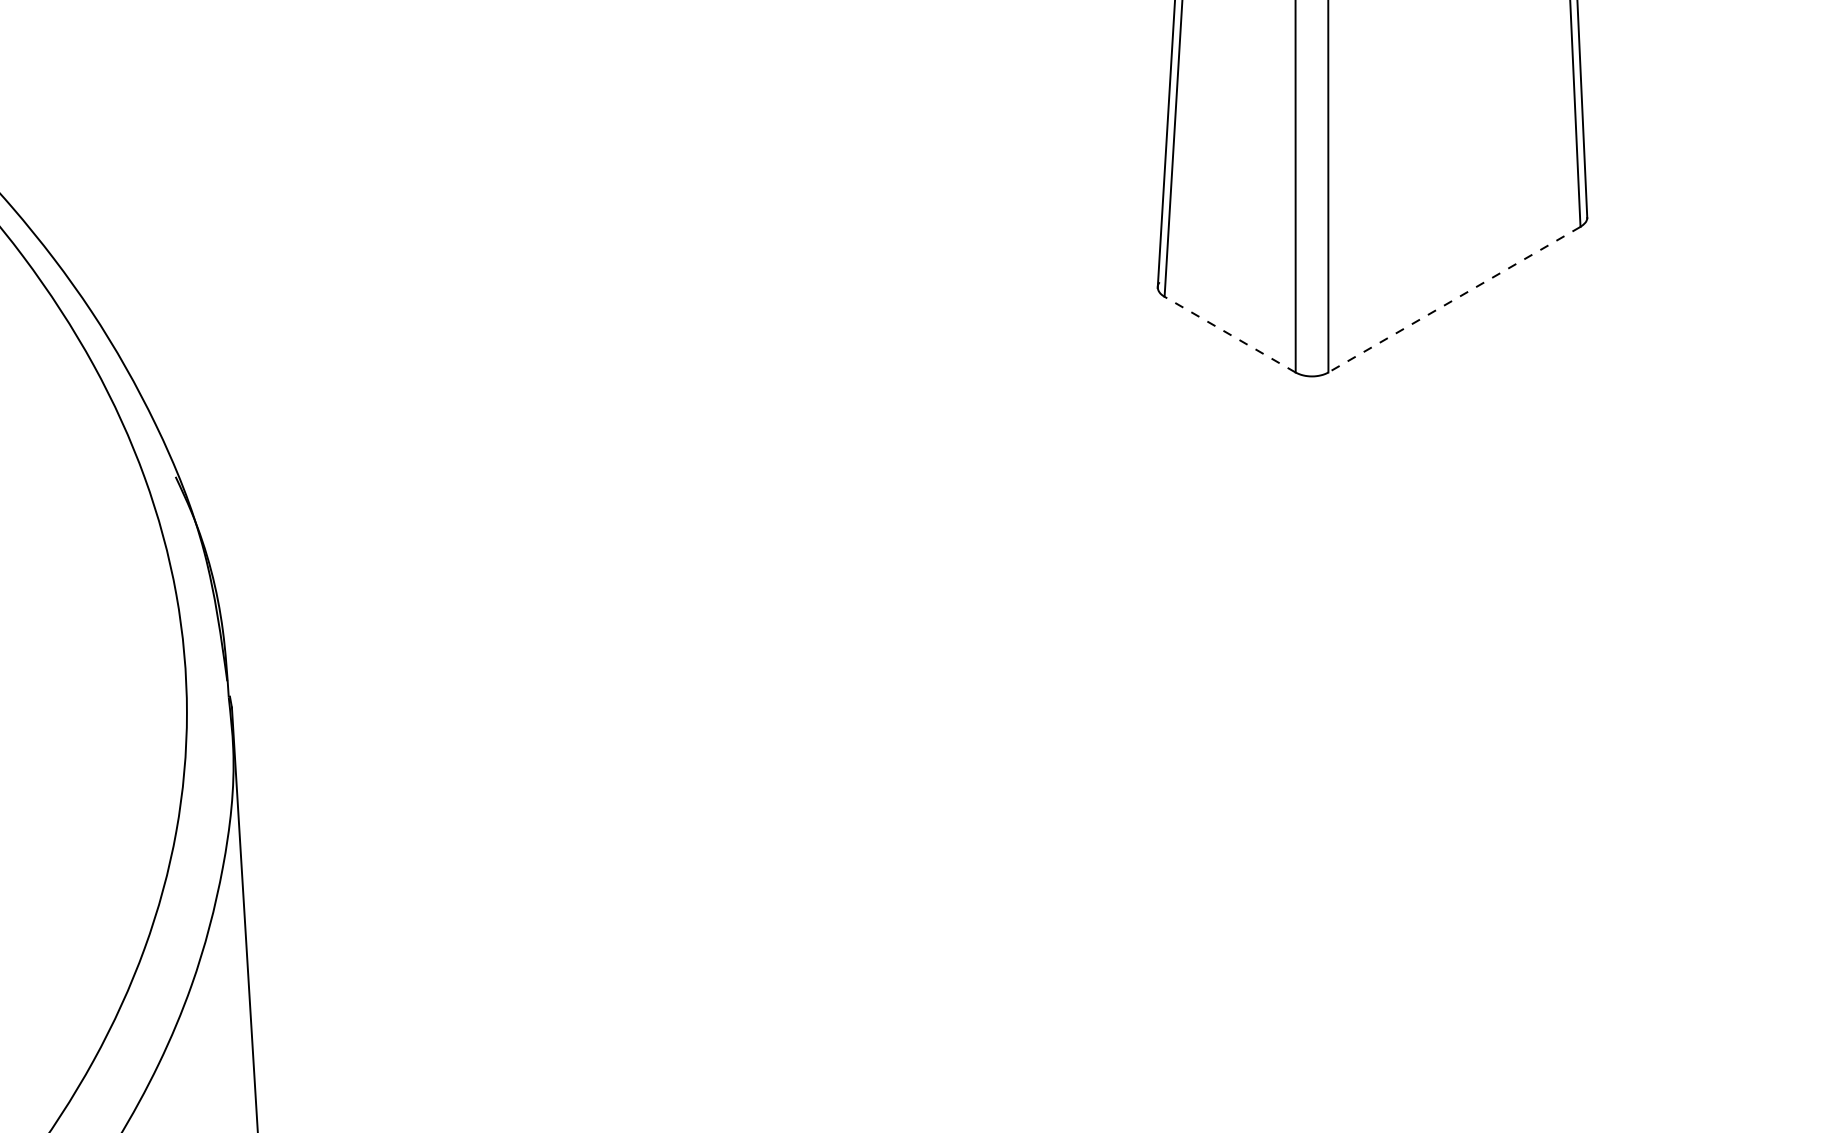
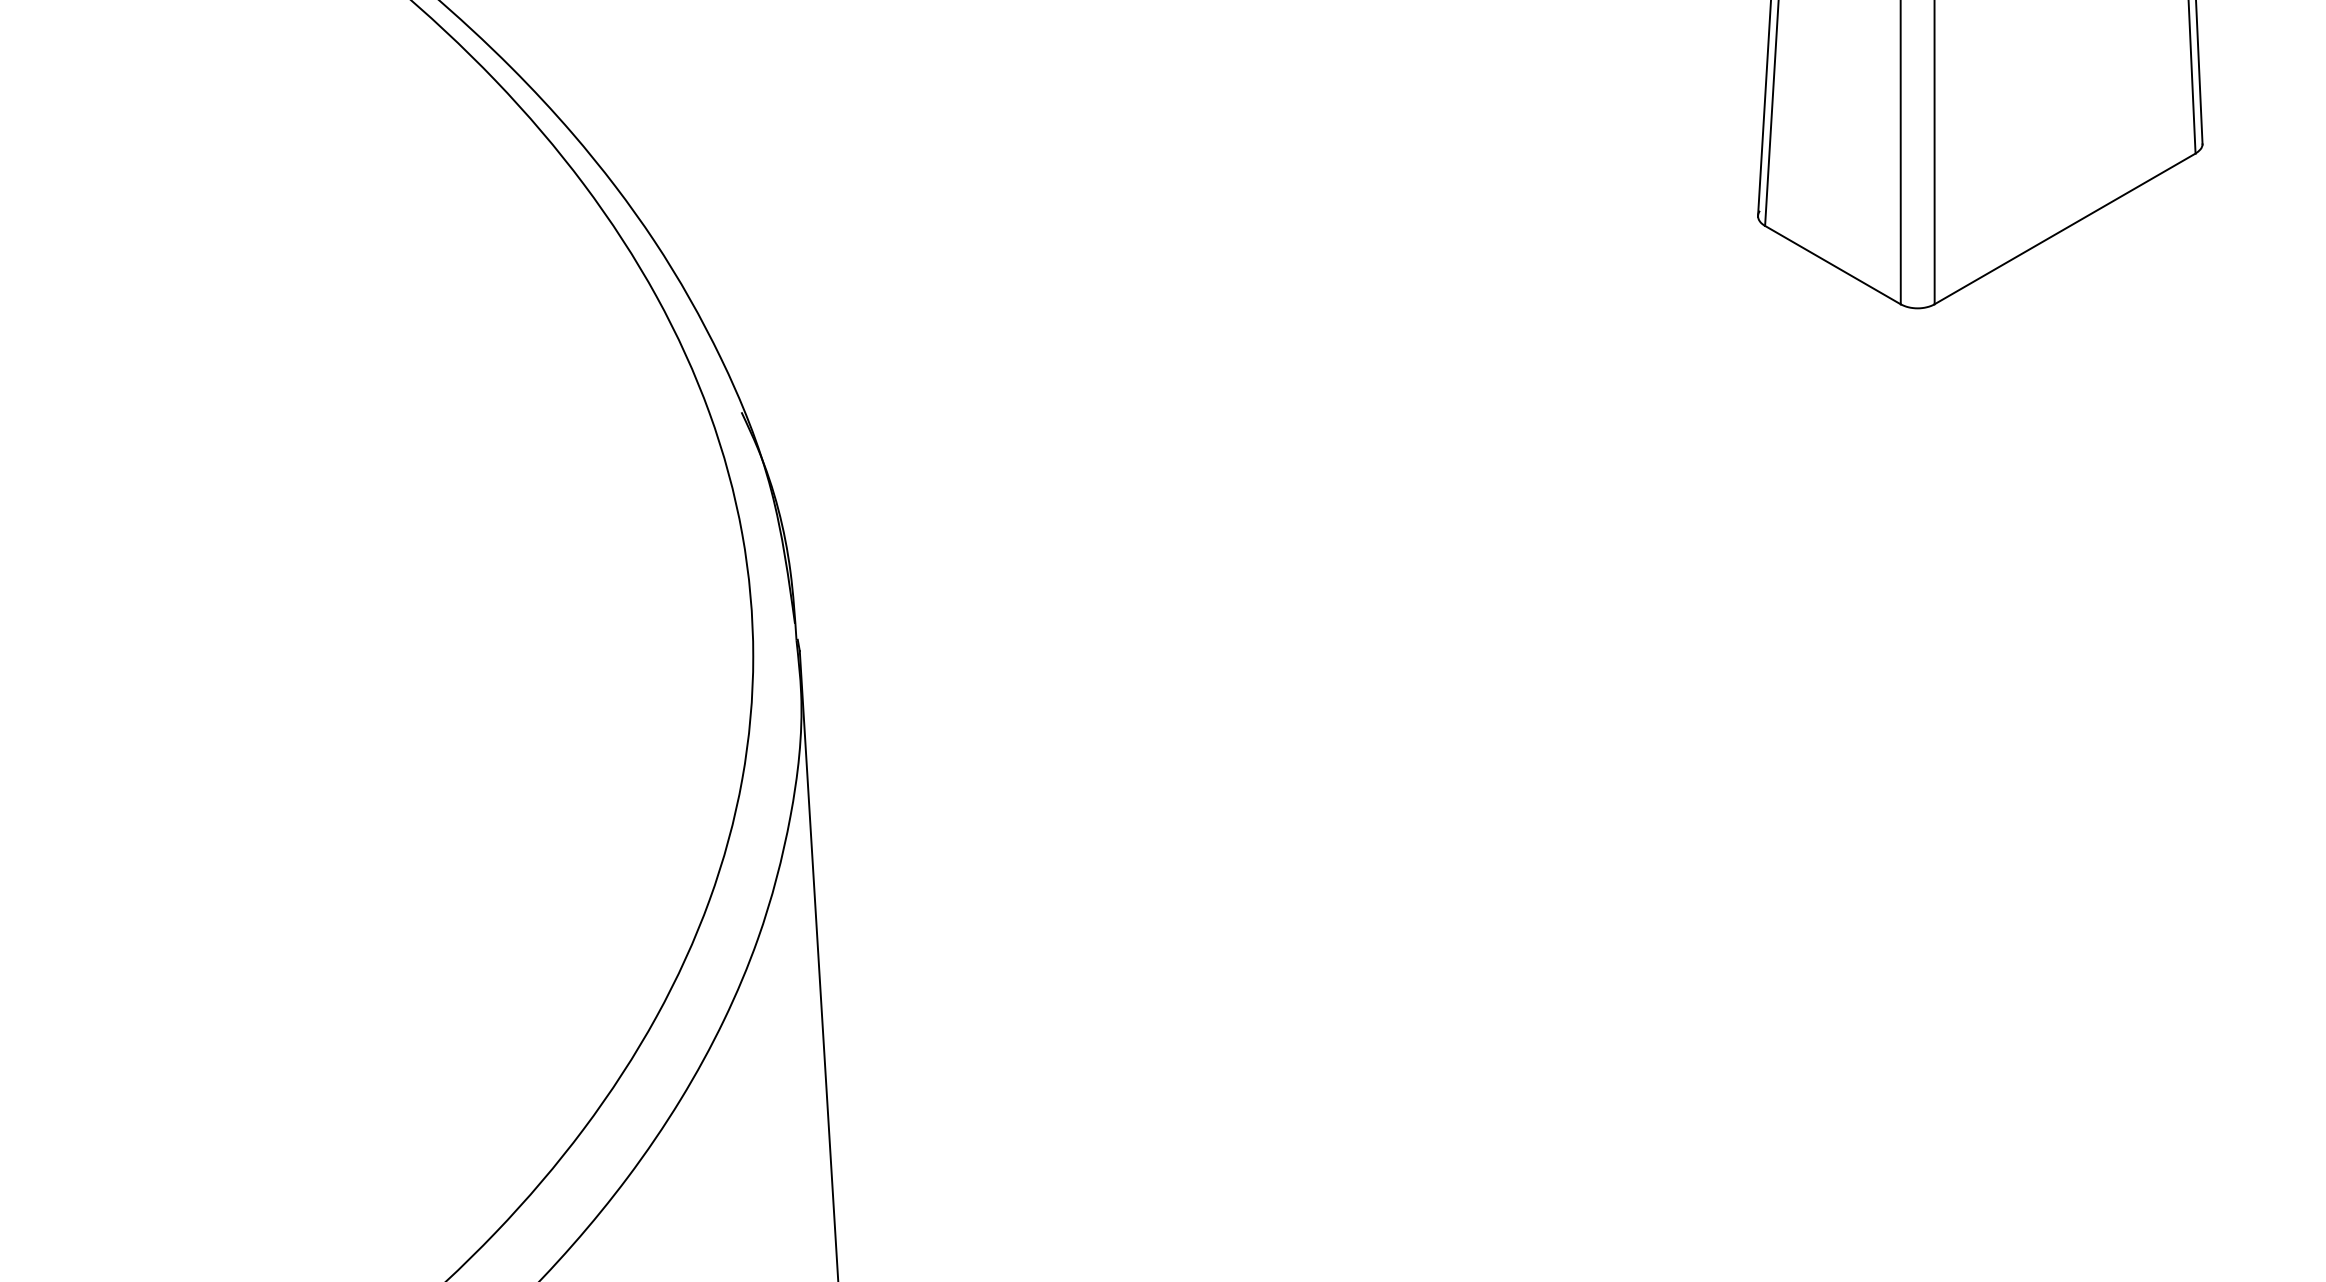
line: (1454, 299) -> (2065, 228), dashed -> solid
line: (1229, 334) -> (1832, 264), dashed -> solid

